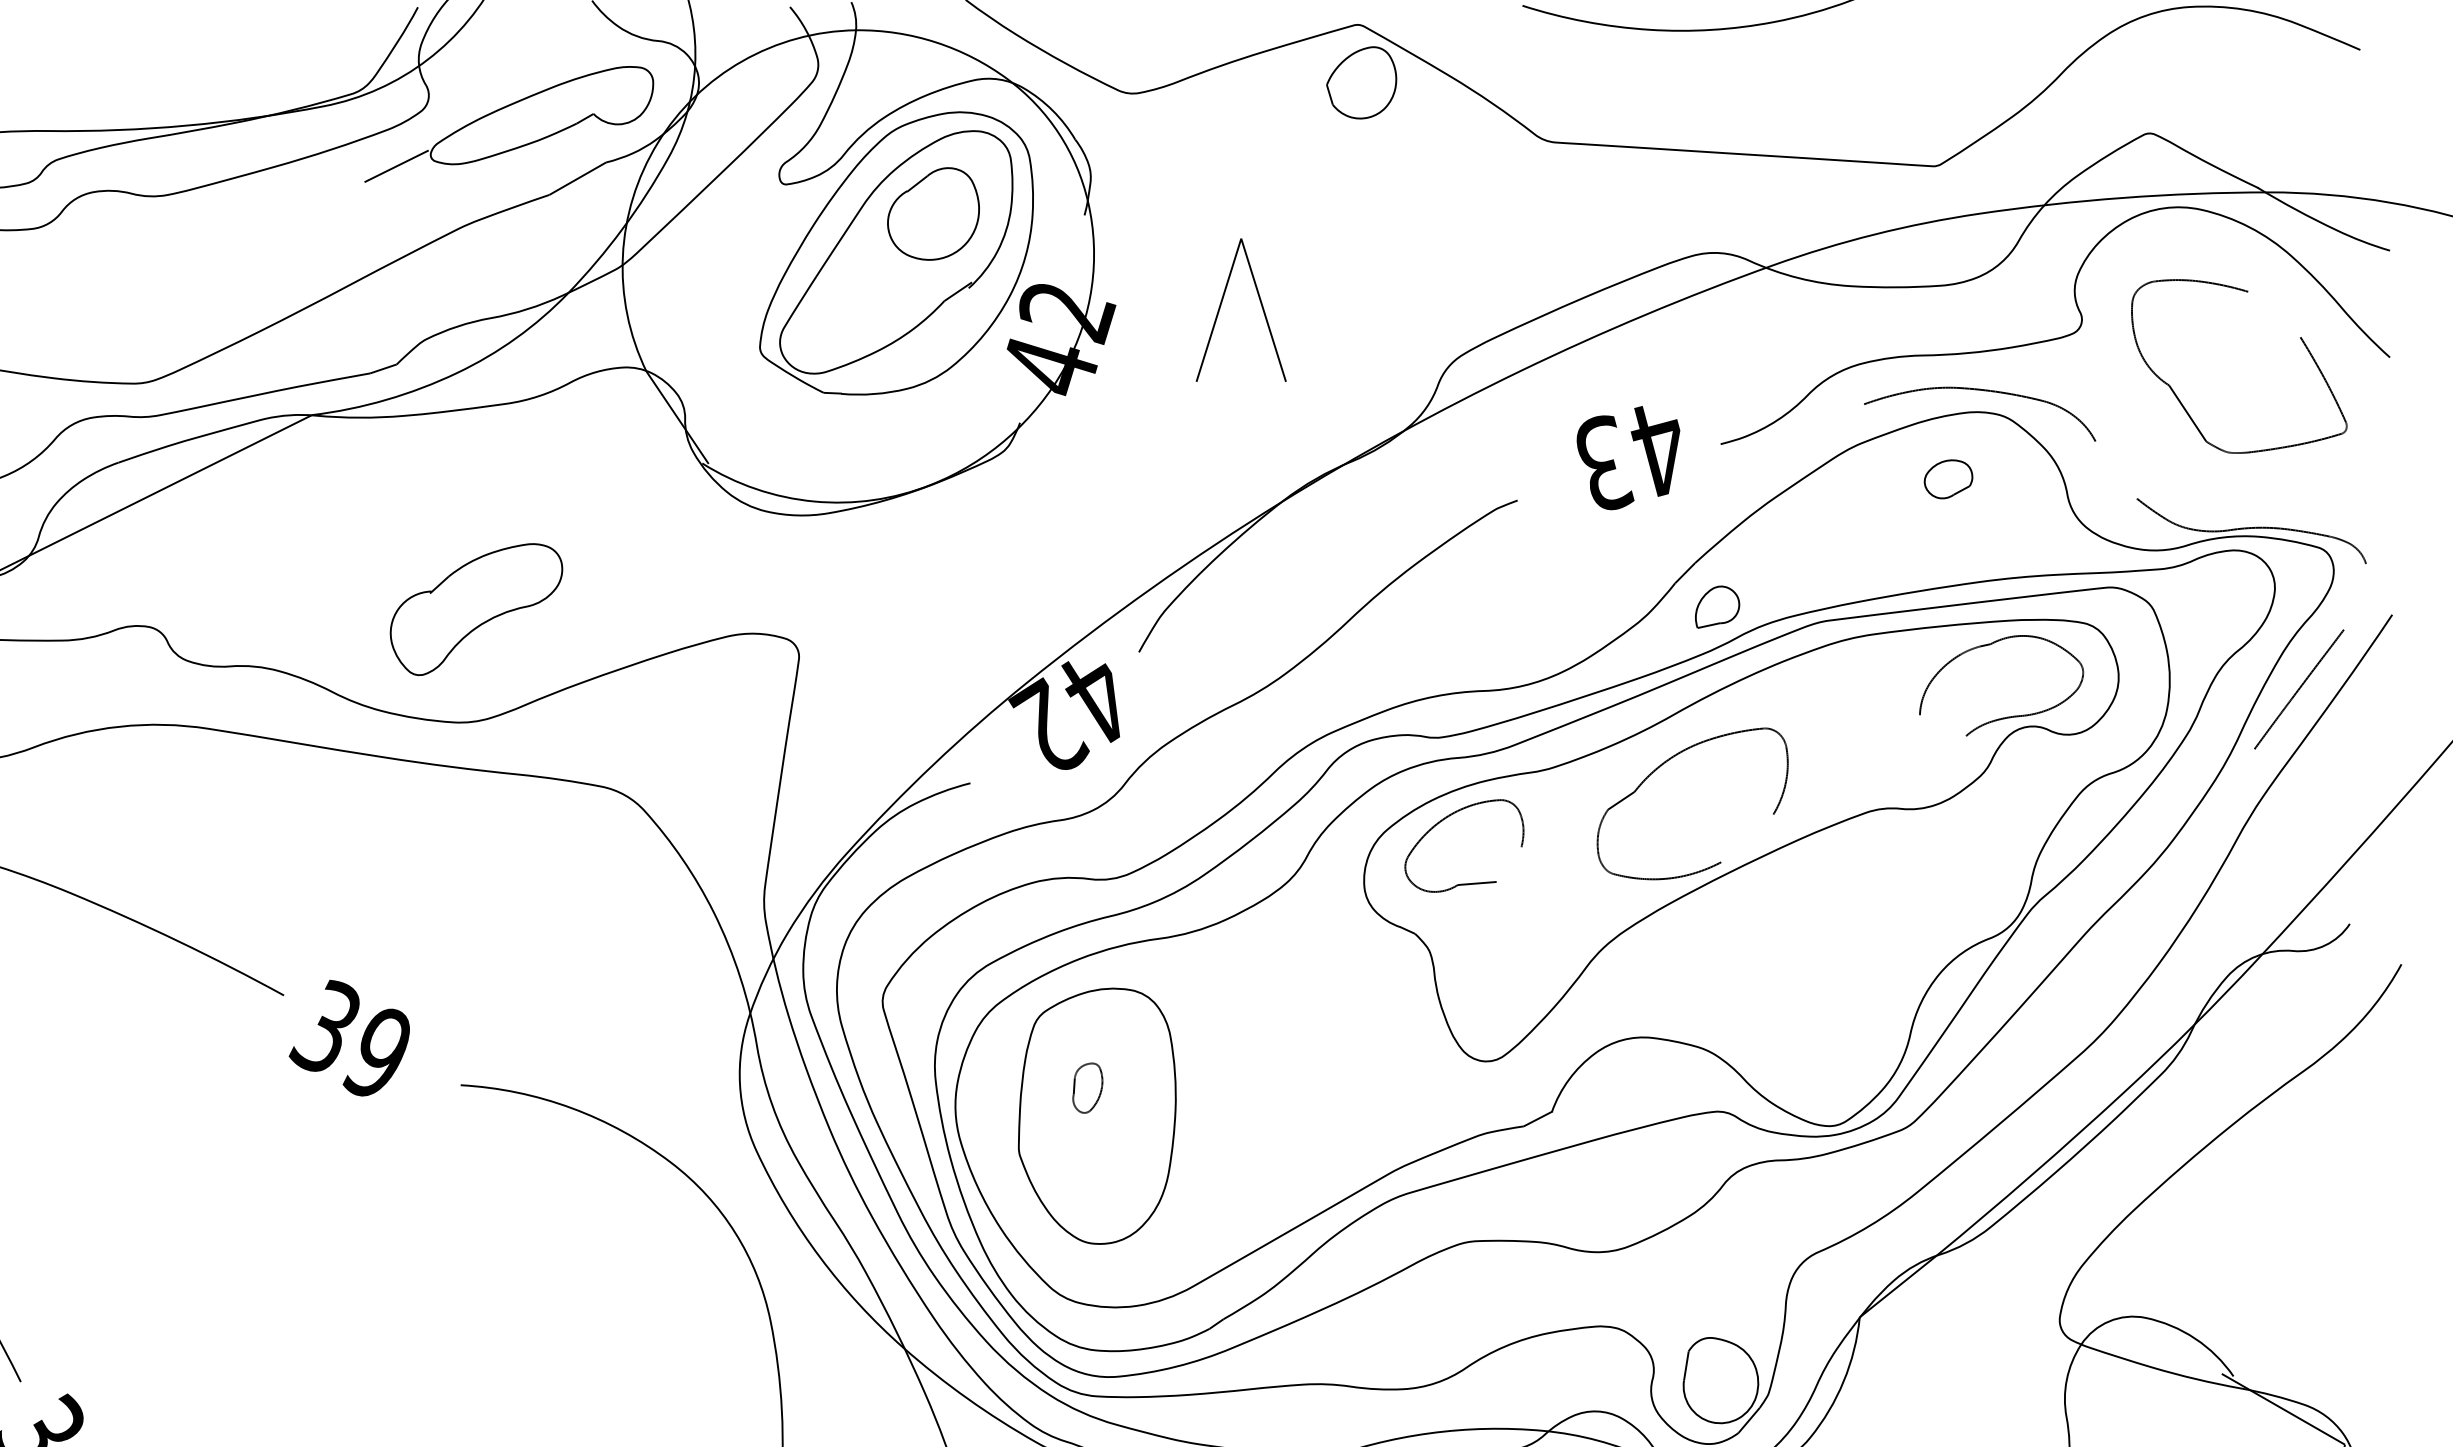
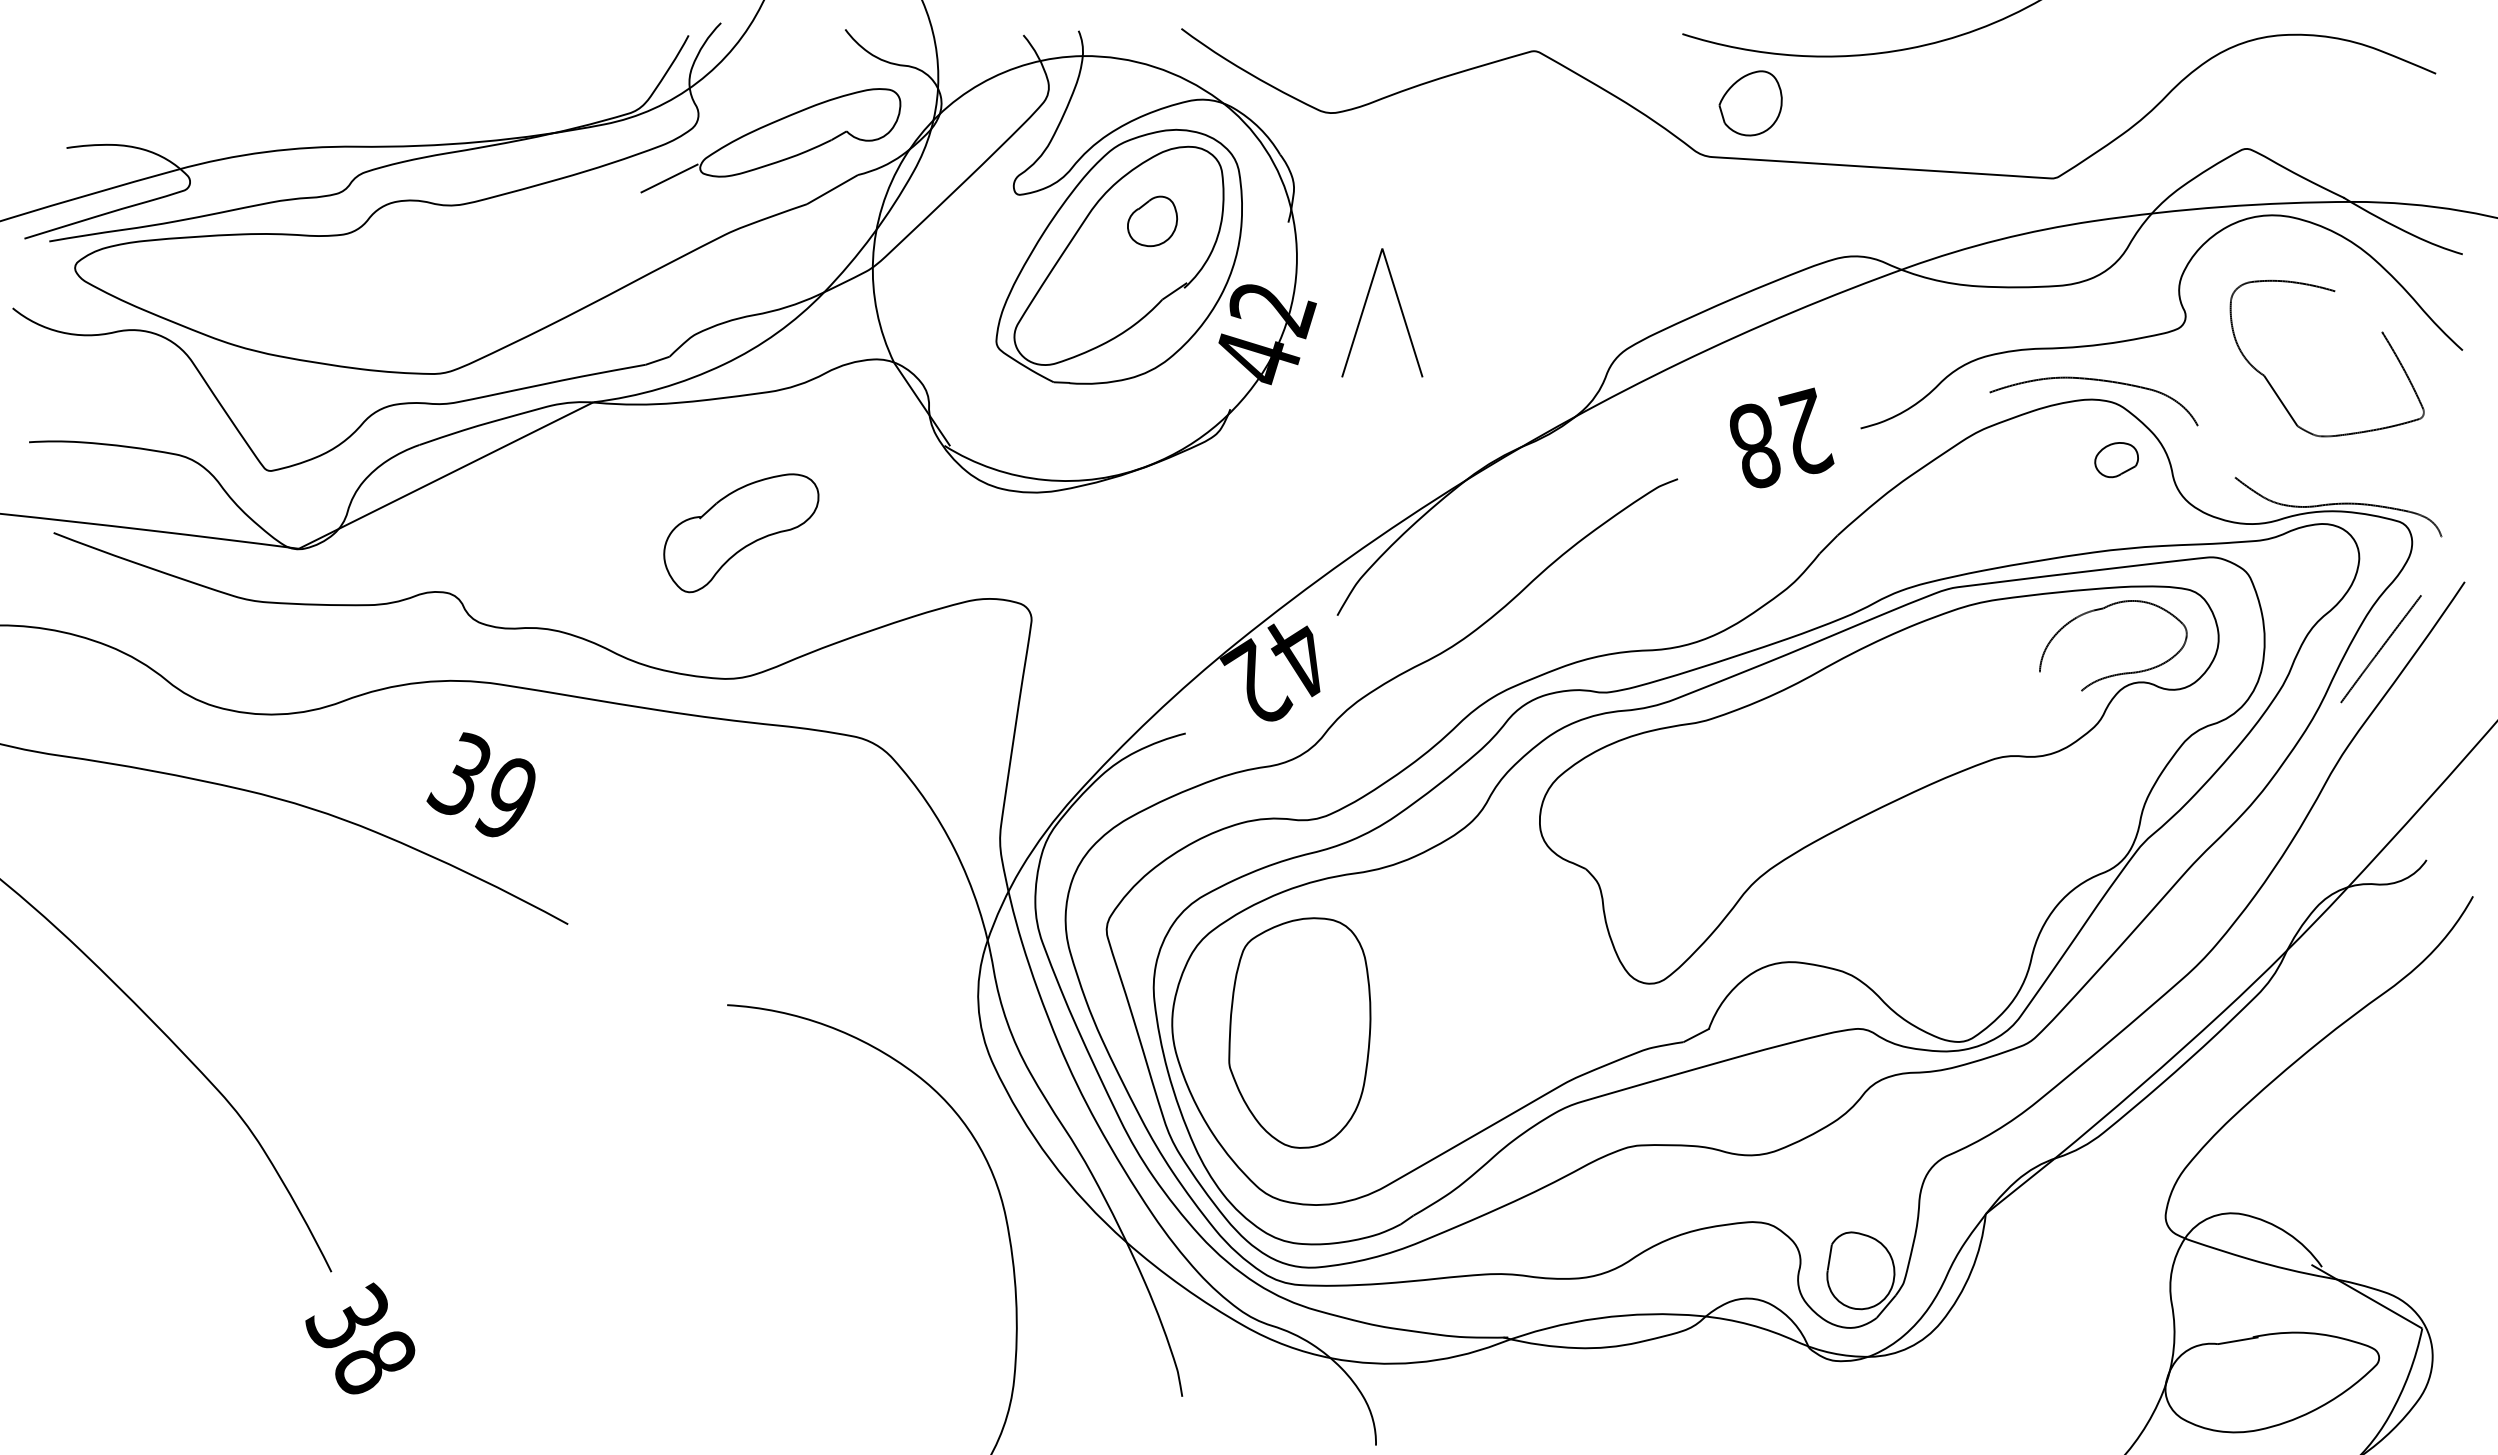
part: (1361, 82) -> (1750, 103), moved
part: (933, 214) -> (1152, 221), size x0.6
part: (1260, 304) -> (1399, 307), moved
text: (1633, 454) -> (1782, 437), 43 -> 28
part: (1948, 479) -> (2116, 460), moved
part: (1717, 606) -> (1857, 574), removed
part: (476, 609) -> (741, 533), moved
part: (1666, 763) -> (1811, 715), removed
part: (1450, 816) -> (1617, 763), removed
text: (348, 1037) -> (480, 784), moved
part: (1088, 1087) -> (1291, 1007), removed

